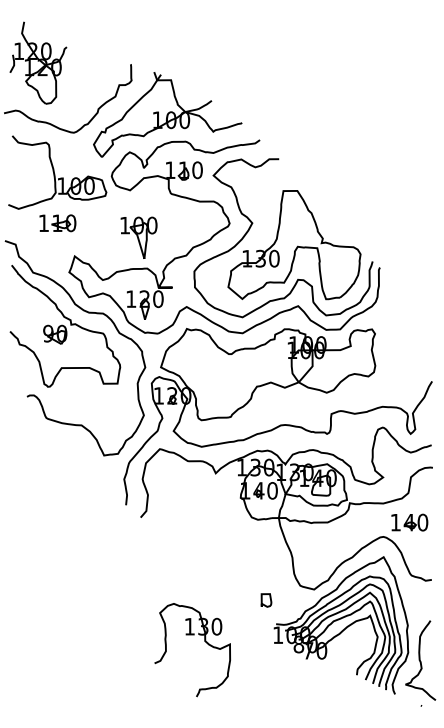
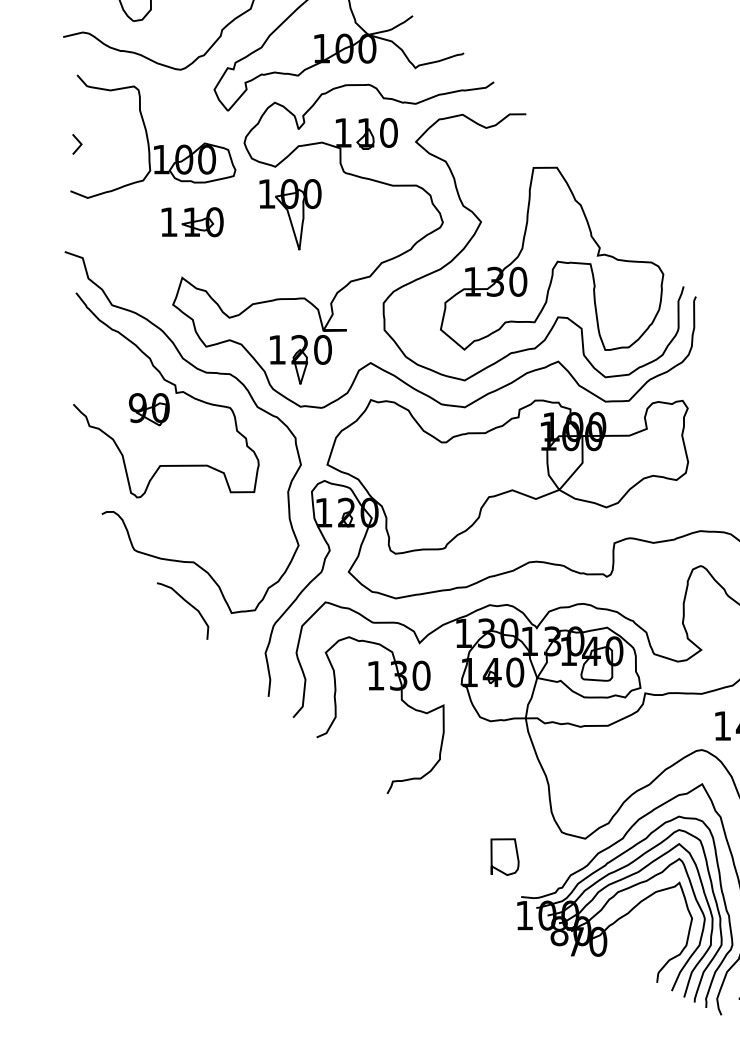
line: (12, 175) -> (77, 141), added
part: (57, 223) -> (191, 222), moved
part: (138, 237) -> (289, 214), moved
curve: (78, 450) -> (188, 604), added
part: (266, 600) -> (504, 857), size x1.67
part: (192, 635) -> (380, 690), moved

